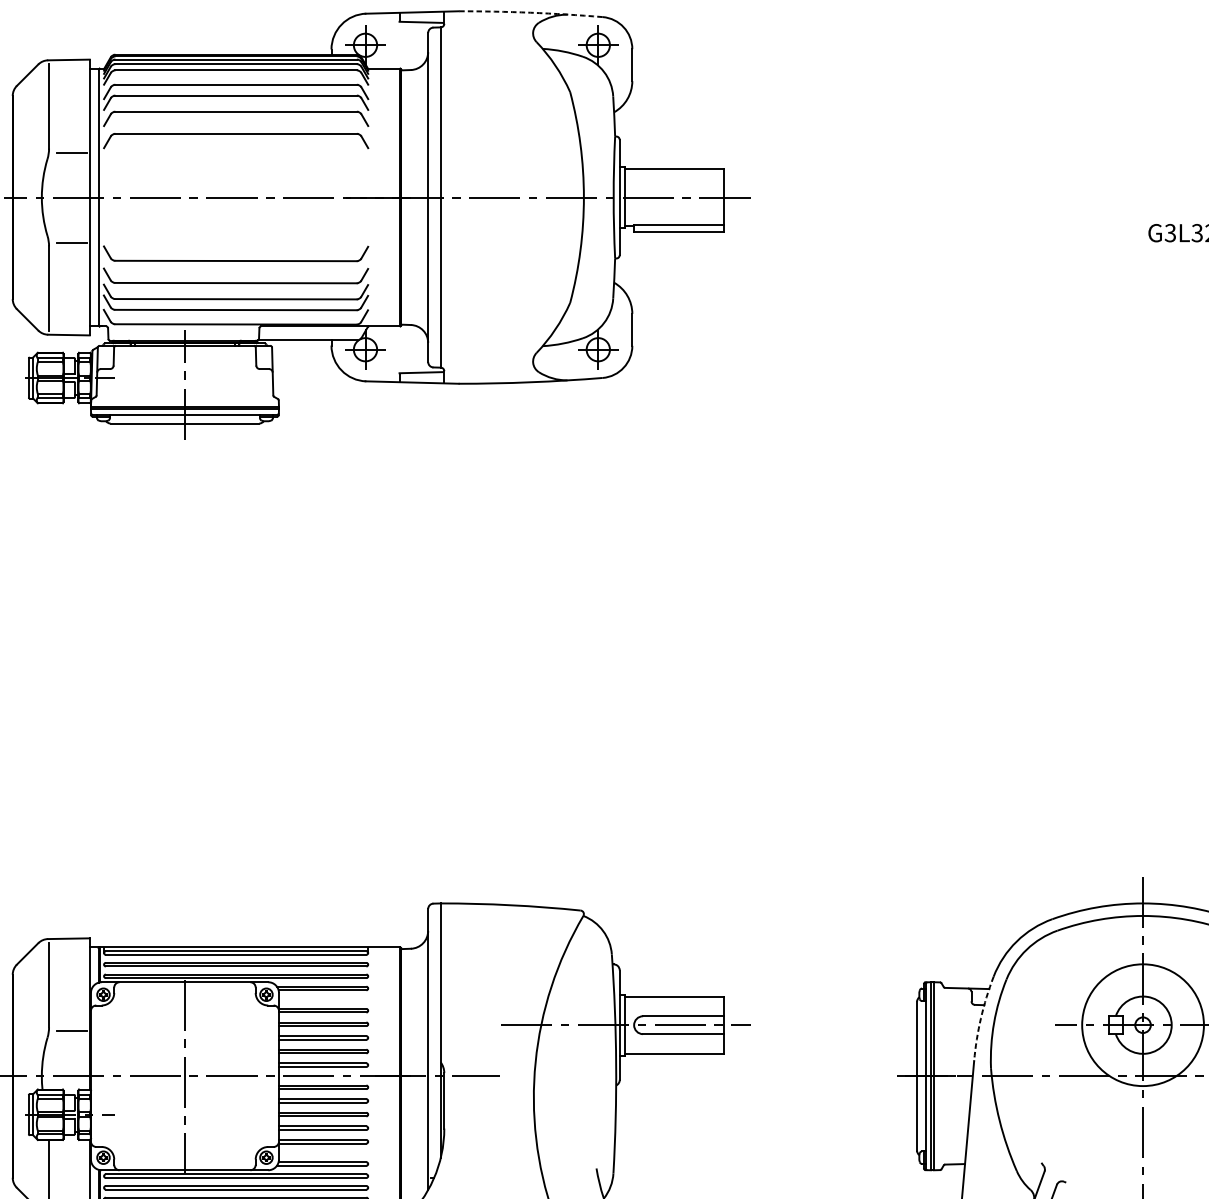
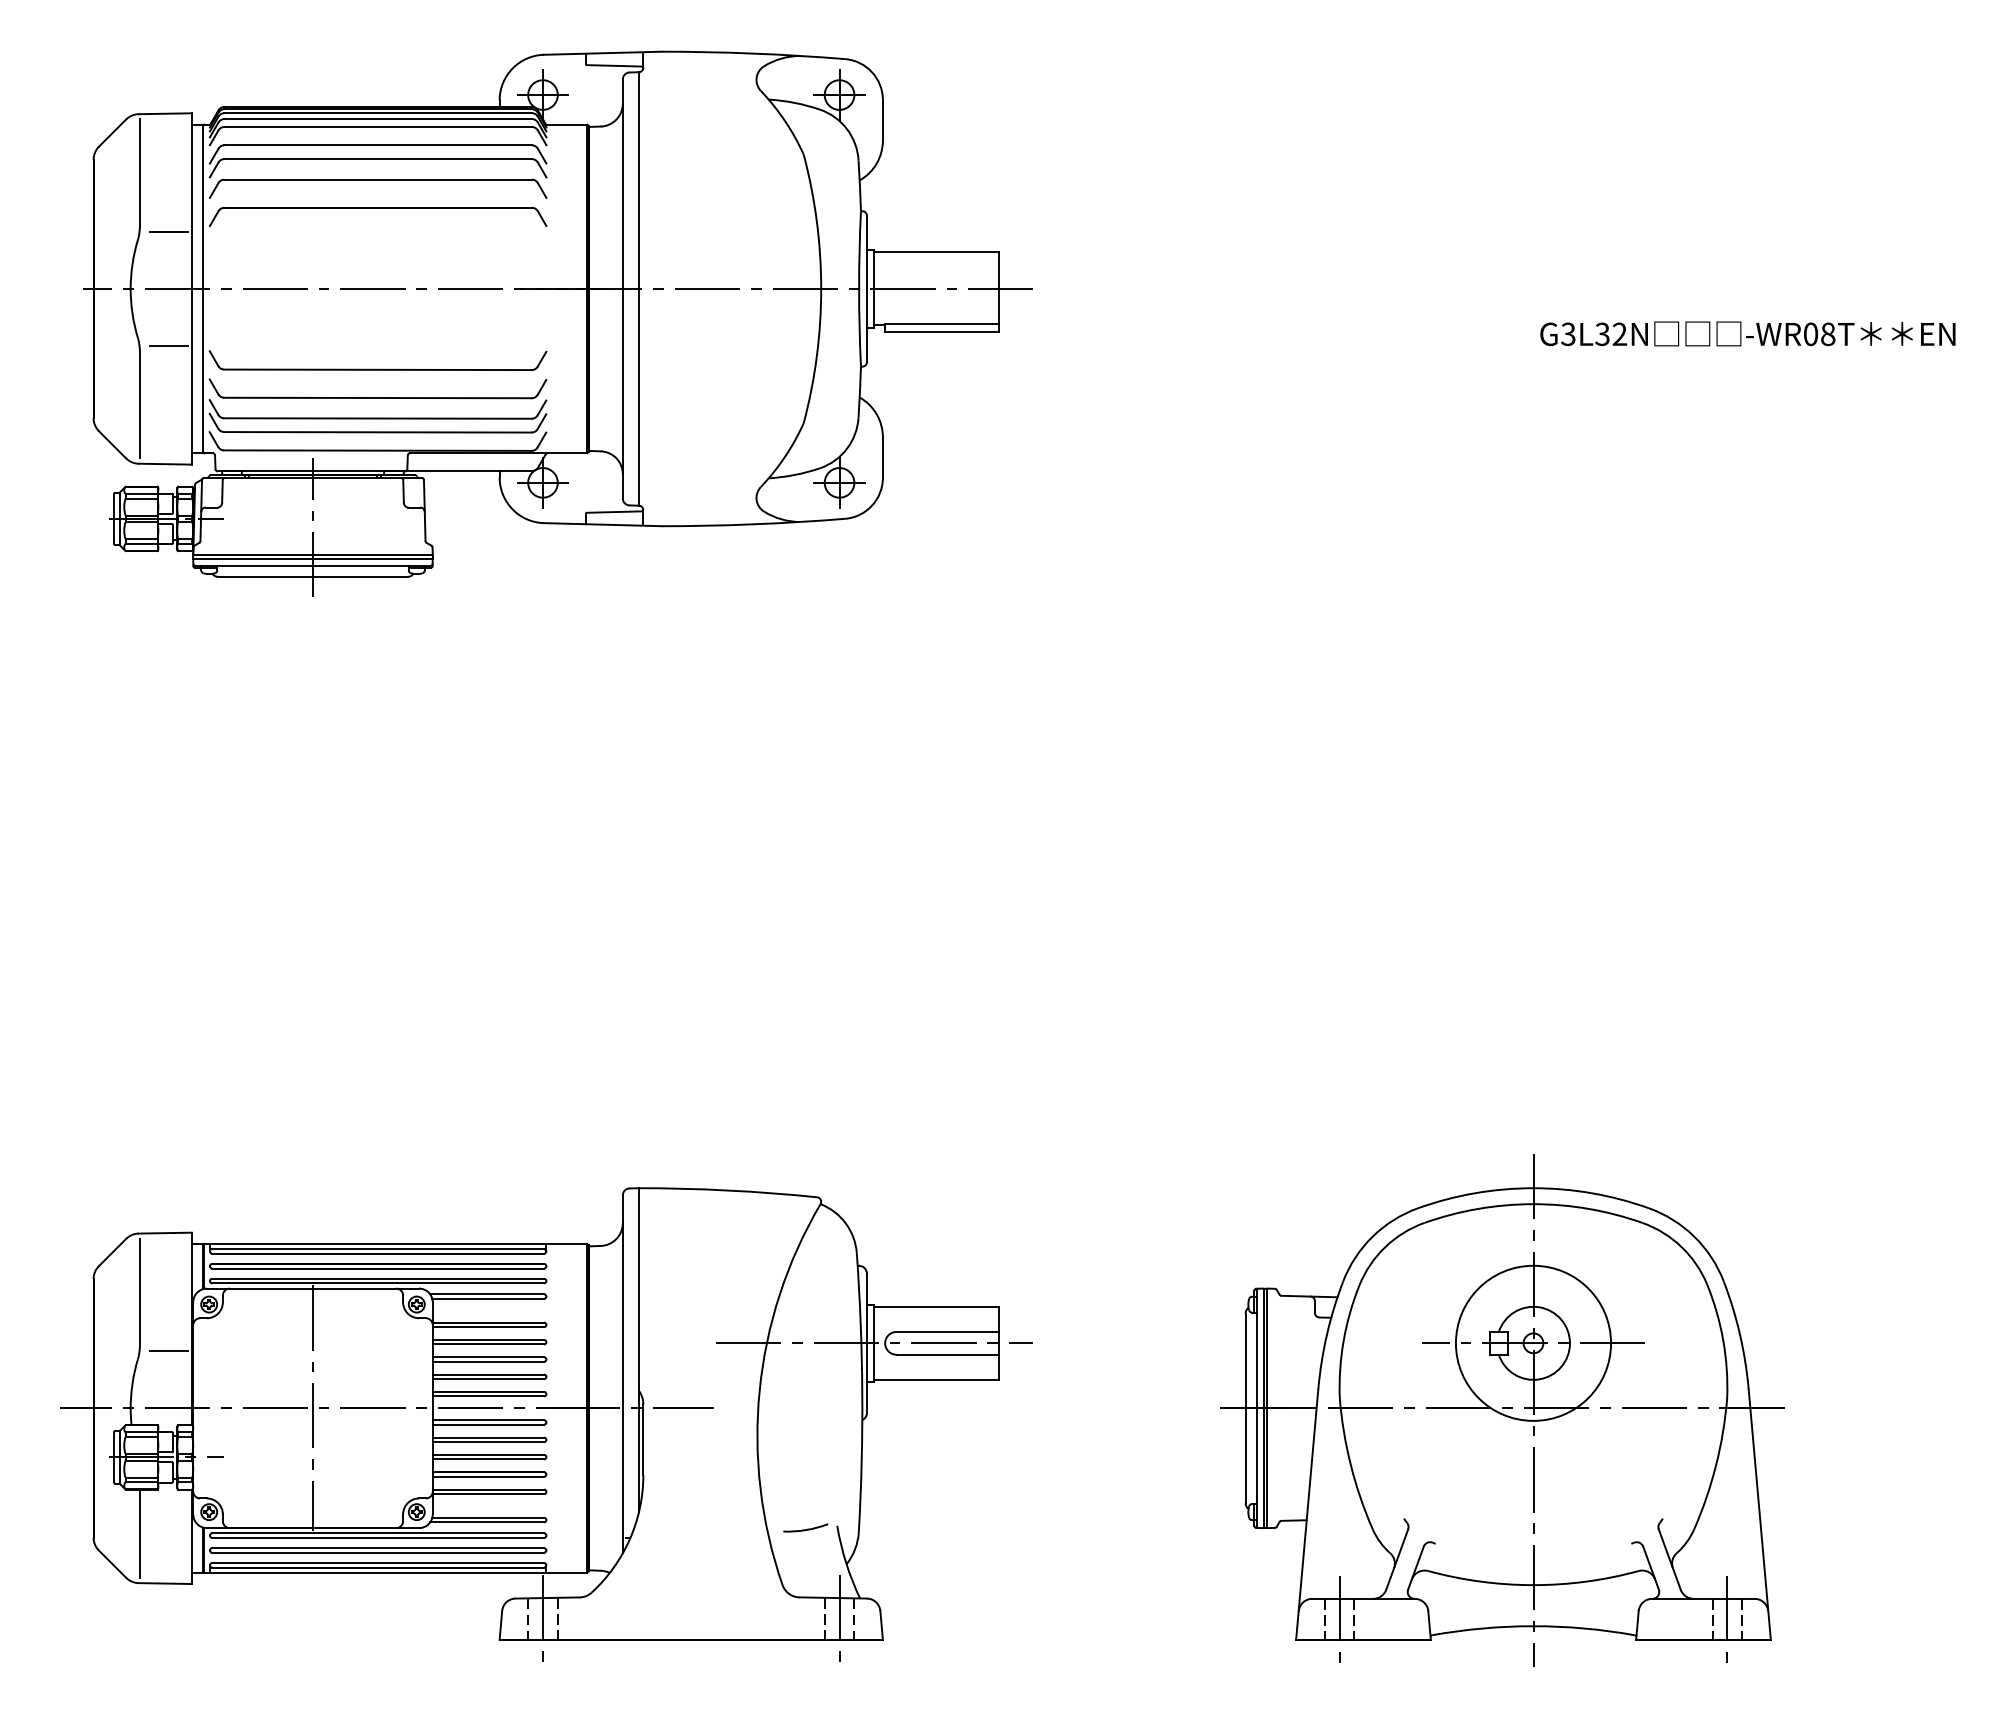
arc: (530, 12) -> (753, 53), dashed -> solid
arc: (981, 1018) -> (1327, 1334), dashed -> solid
arc: (571, 1171) -> (805, 1529), added

